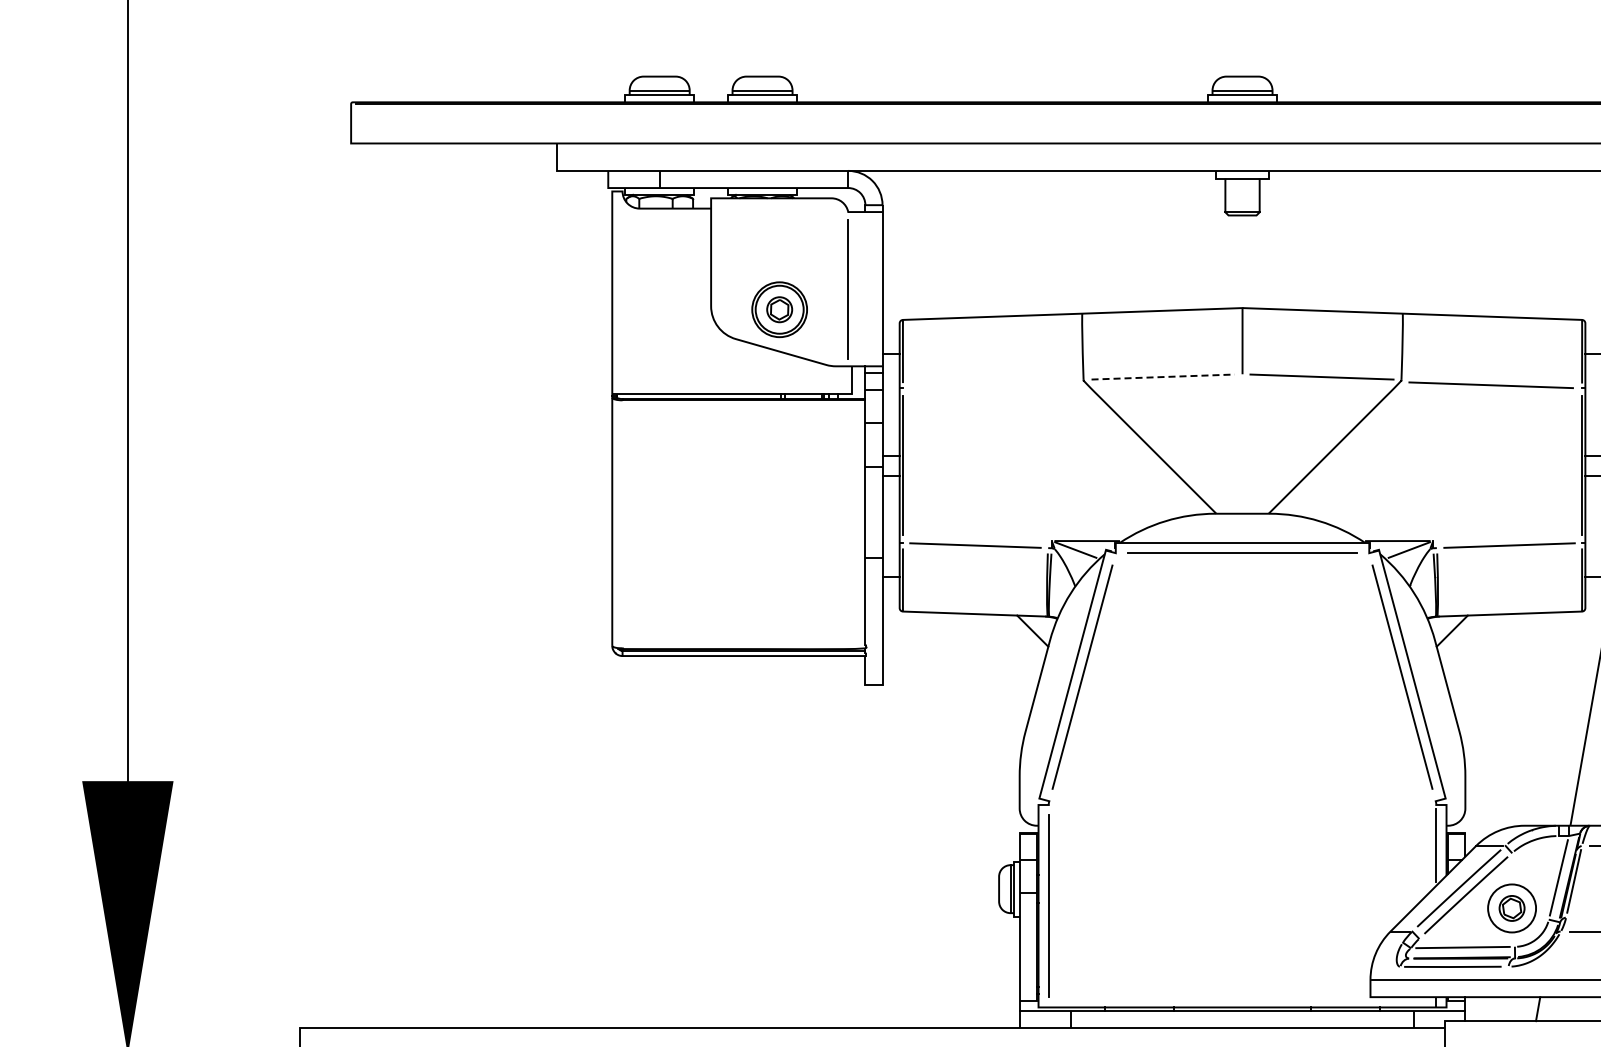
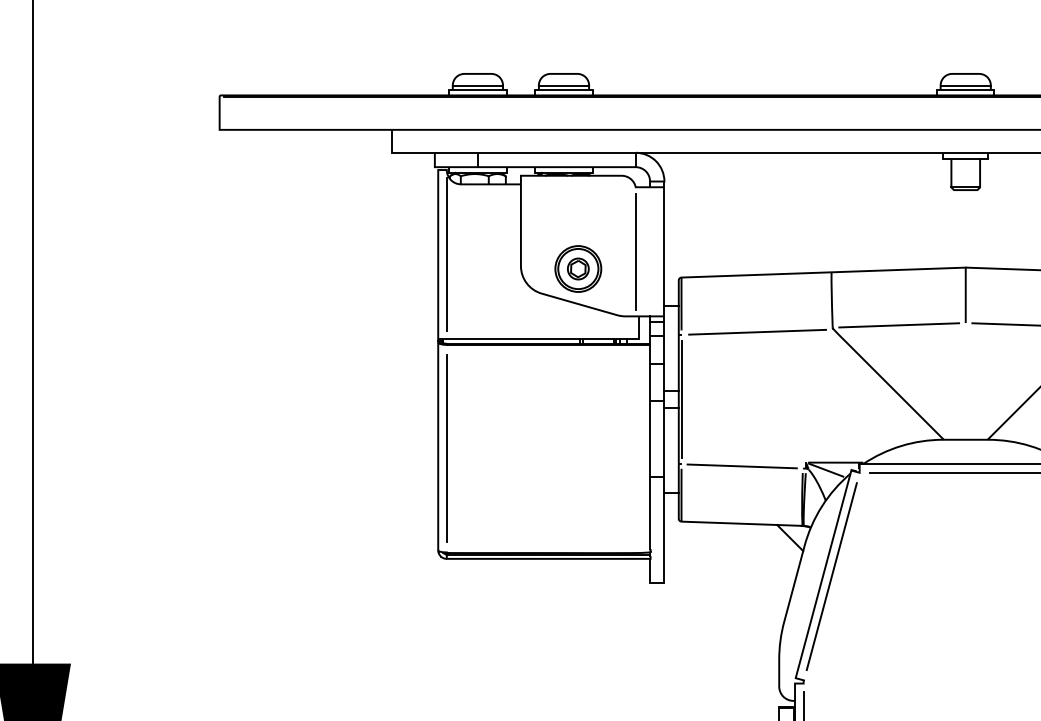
line: (622, 292) -> (446, 254), added
line: (1163, 377) -> (899, 325), dashed -> solid
line: (993, 385) -> (757, 332), added
line: (622, 524) -> (446, 448), added

